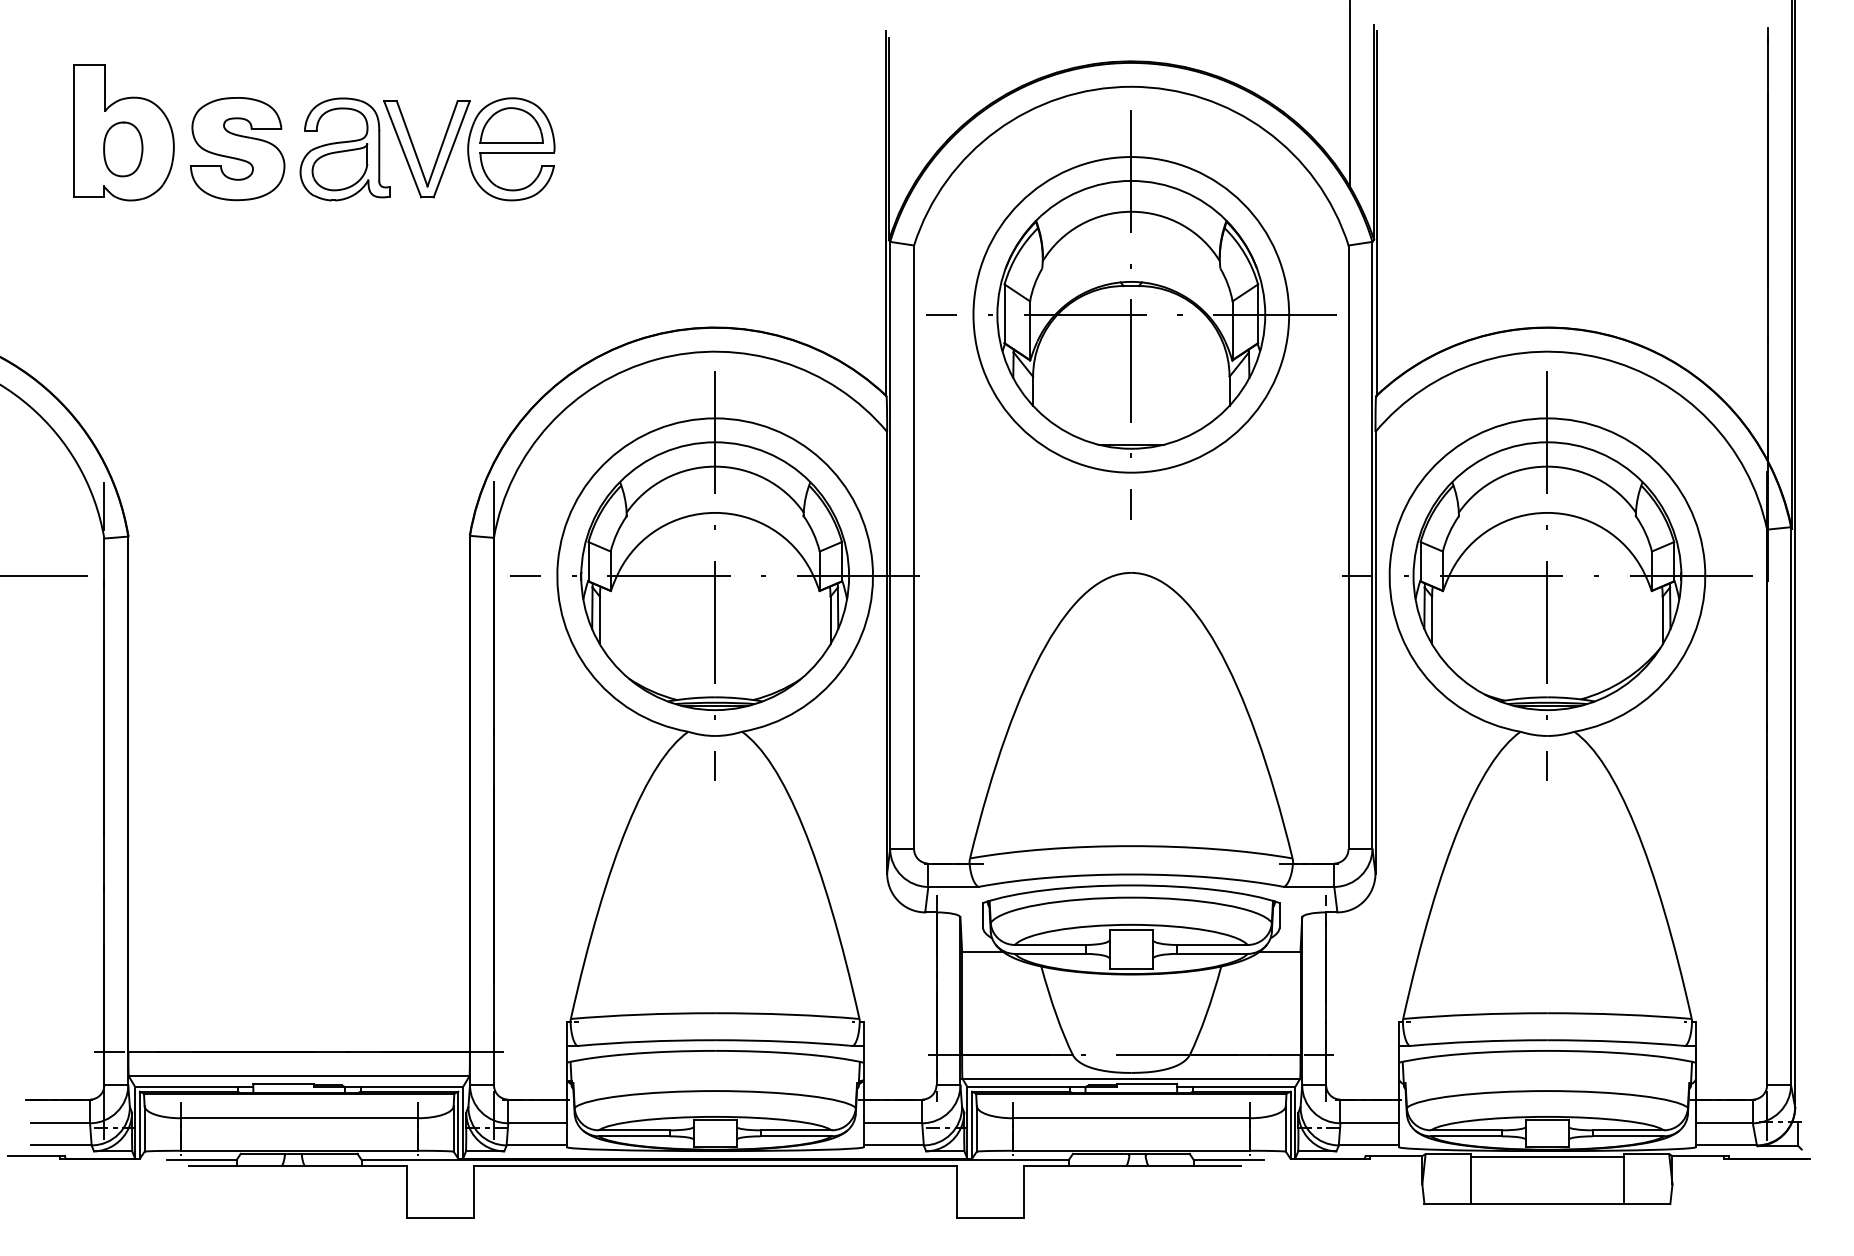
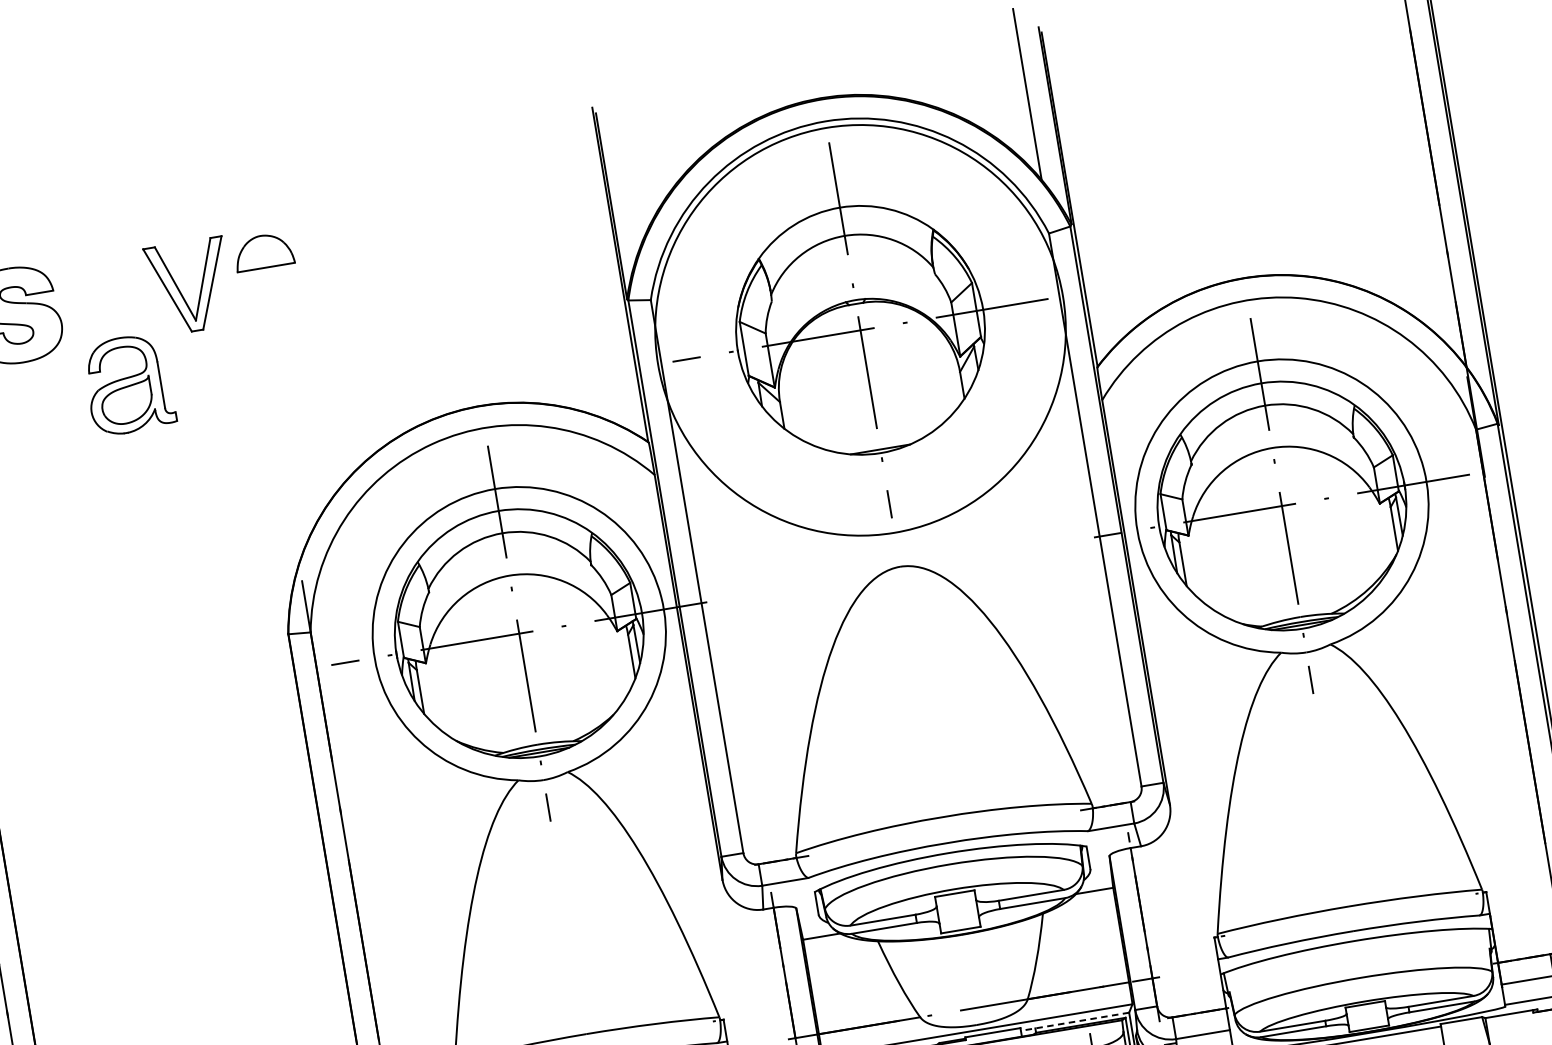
part: (344, 149) -> (128, 384), moved
part: (511, 149) -> (267, 273), removed
circle: (1131, 314) -> (860, 330), size x1.4
line: (1235, 1086) -> (1074, 1021), solid -> dashed

